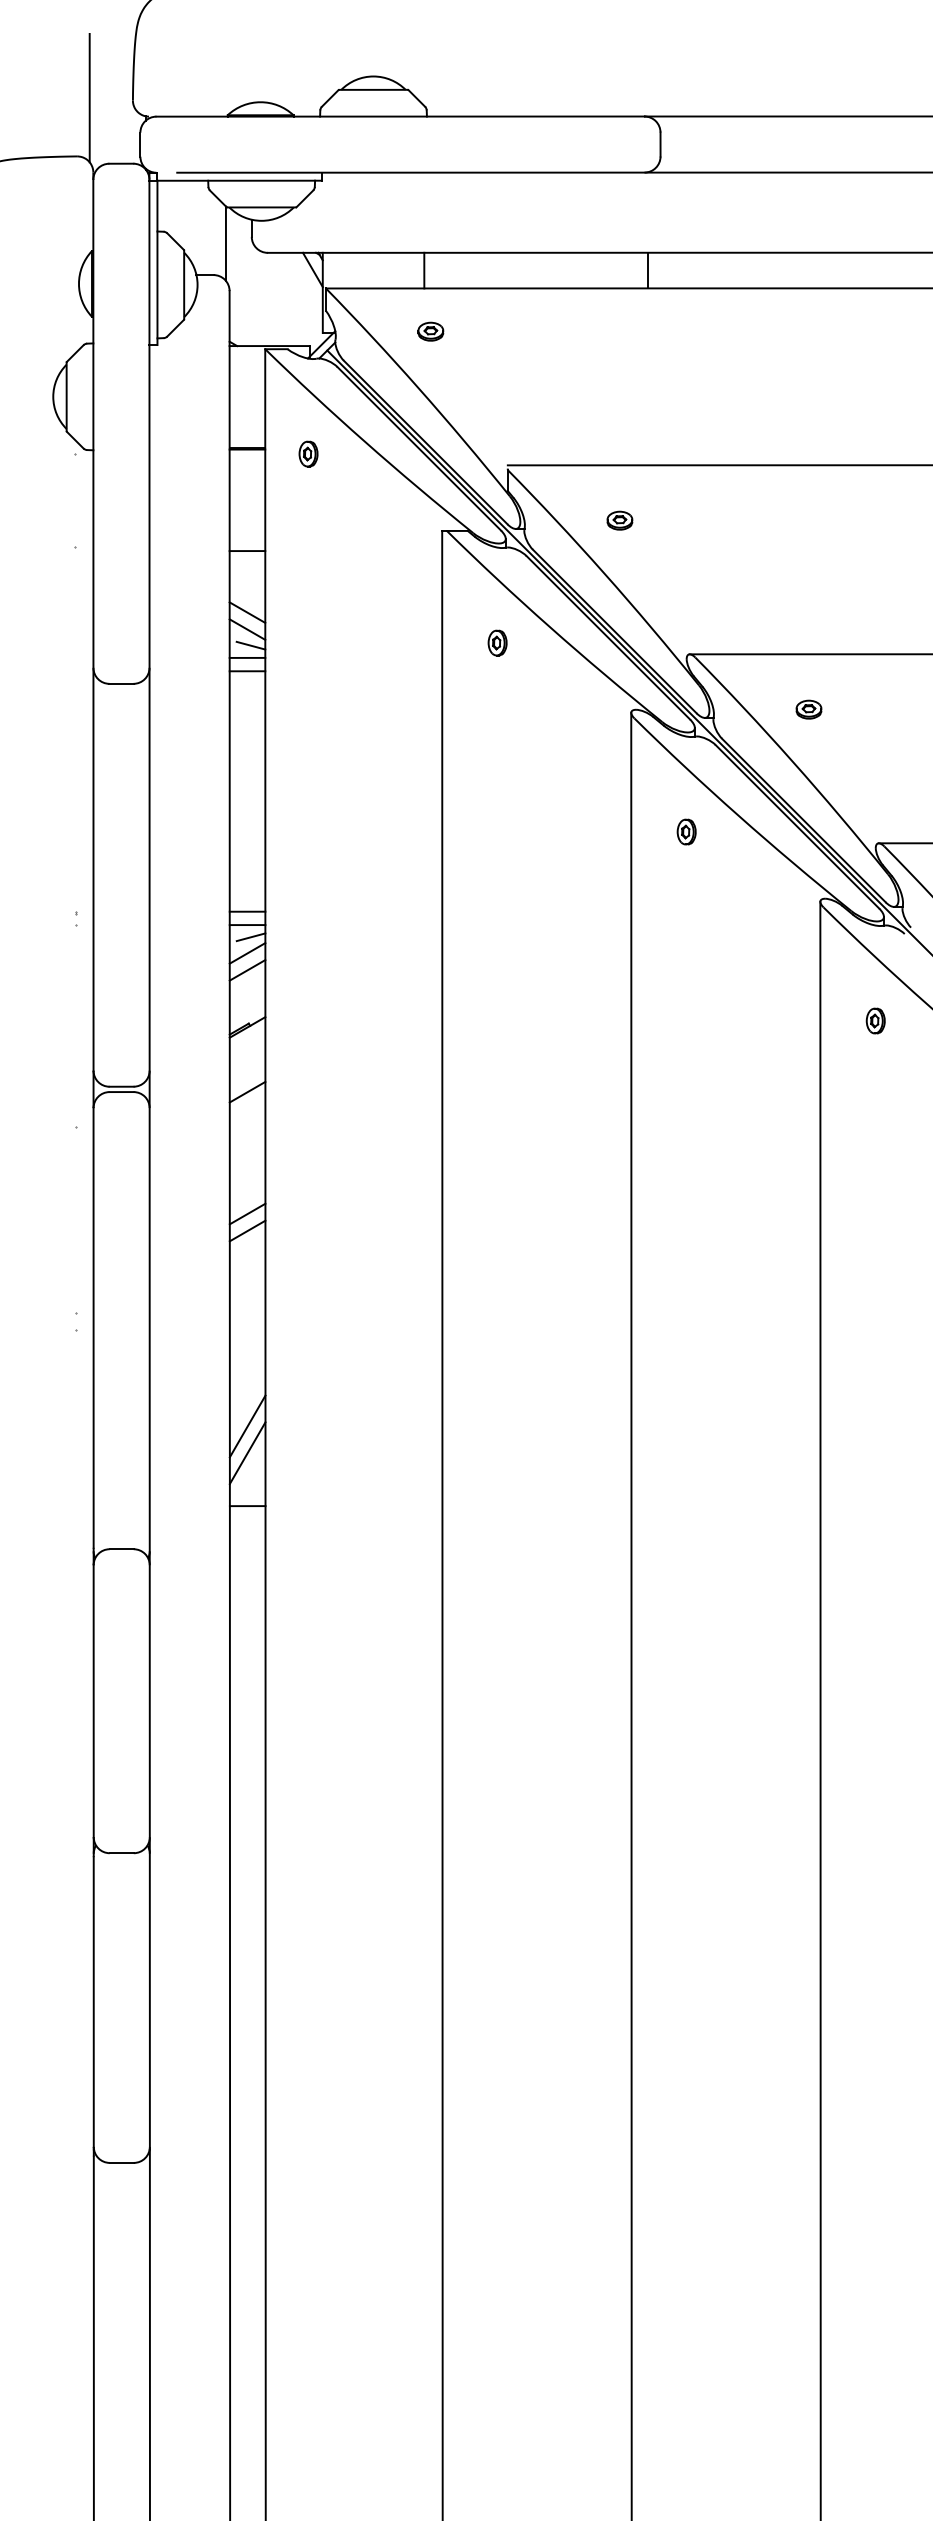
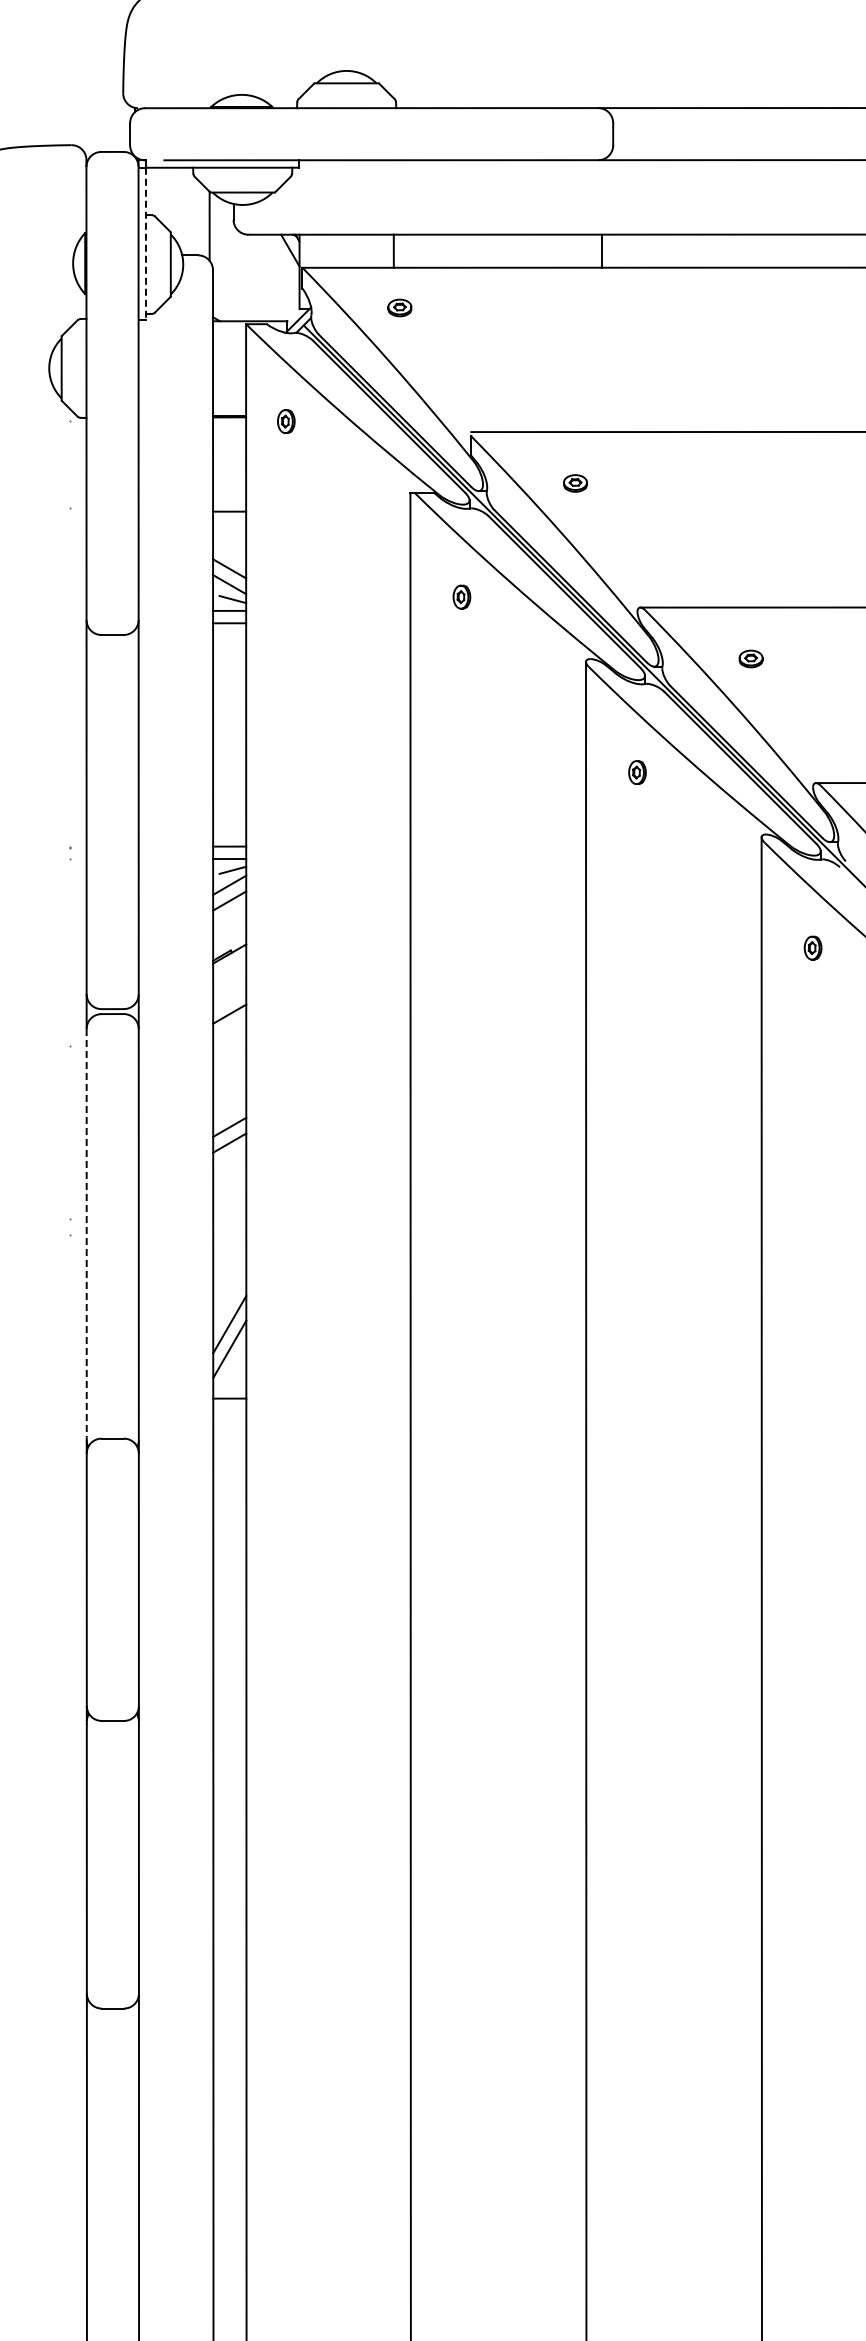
line: (90, 97) -> (83, 90), removed
line: (157, 263) -> (146, 244), solid -> dashed
line: (93, 1328) -> (86, 1233), solid -> dashed

